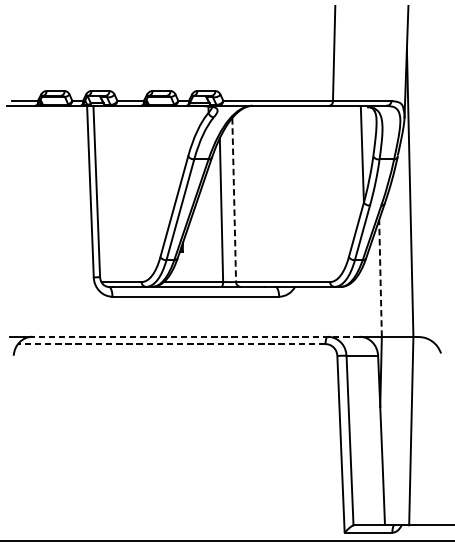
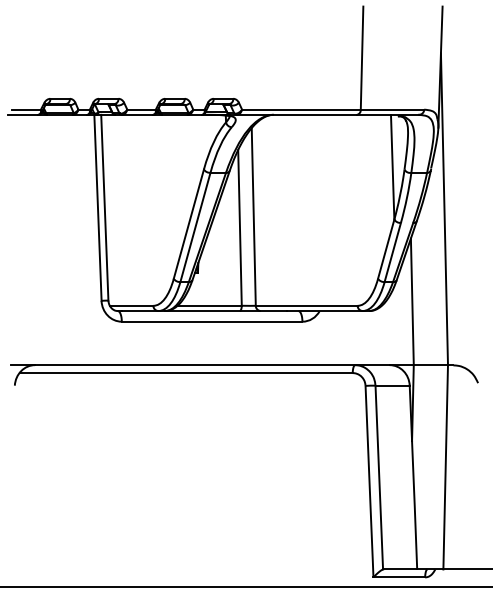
line: (233, 199) -> (253, 216), dashed -> solid
line: (380, 278) -> (412, 301), dashed -> solid
line: (195, 337) -> (211, 365), dashed -> solid
line: (172, 344) -> (186, 373), dashed -> solid

